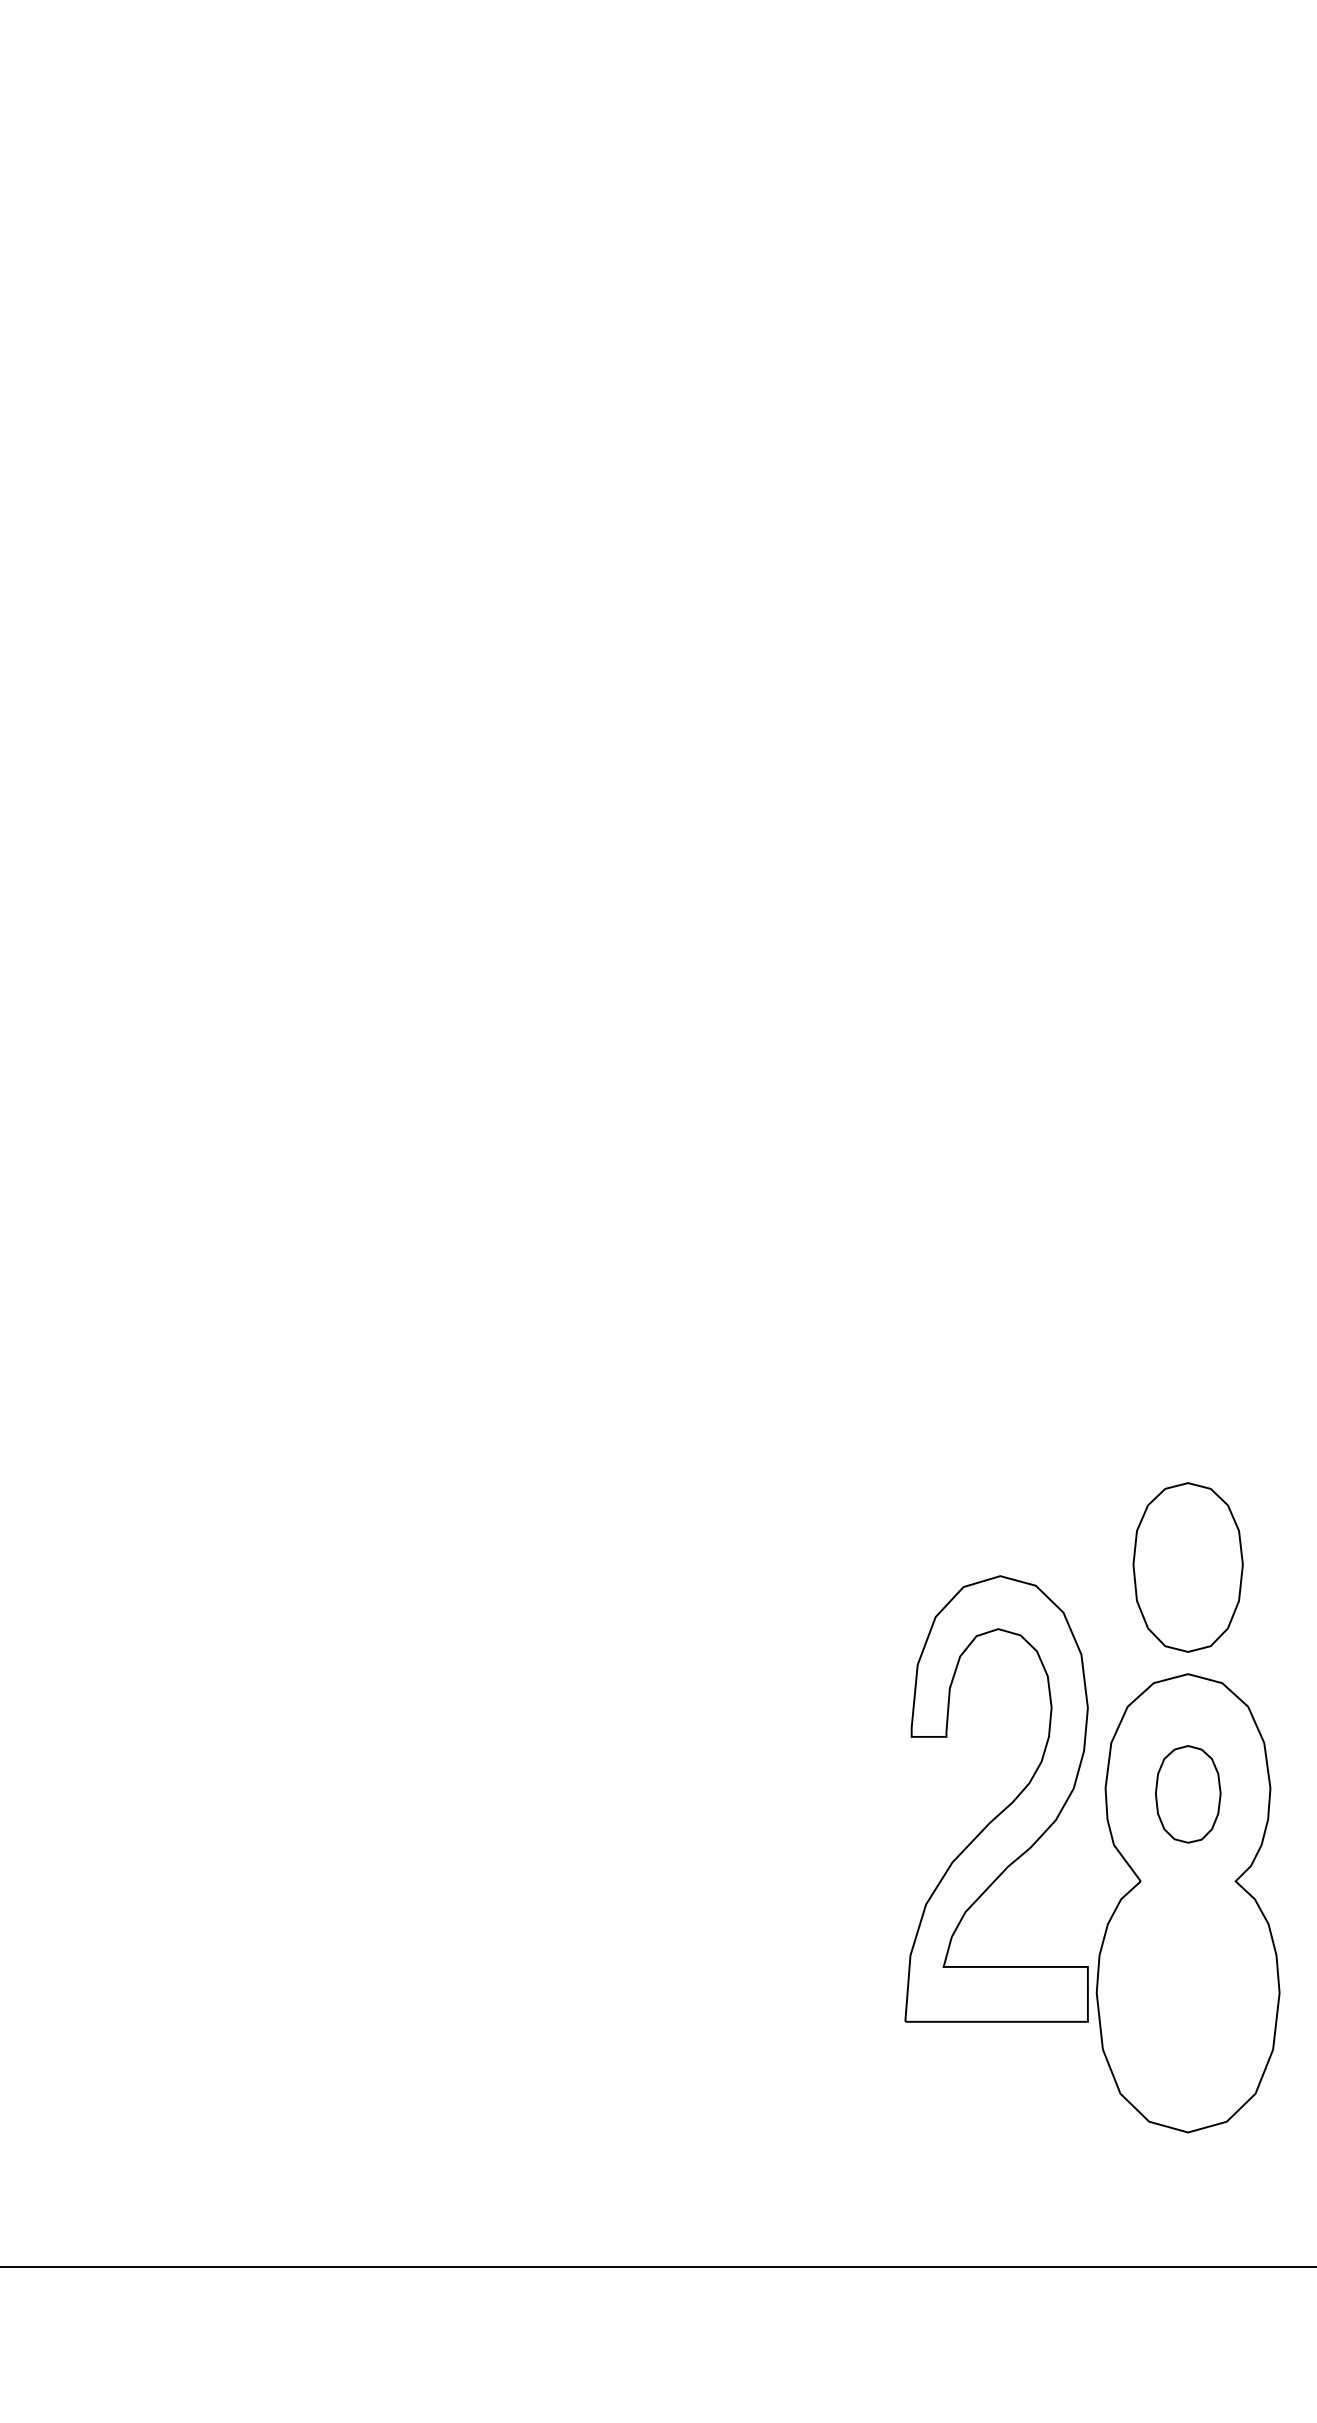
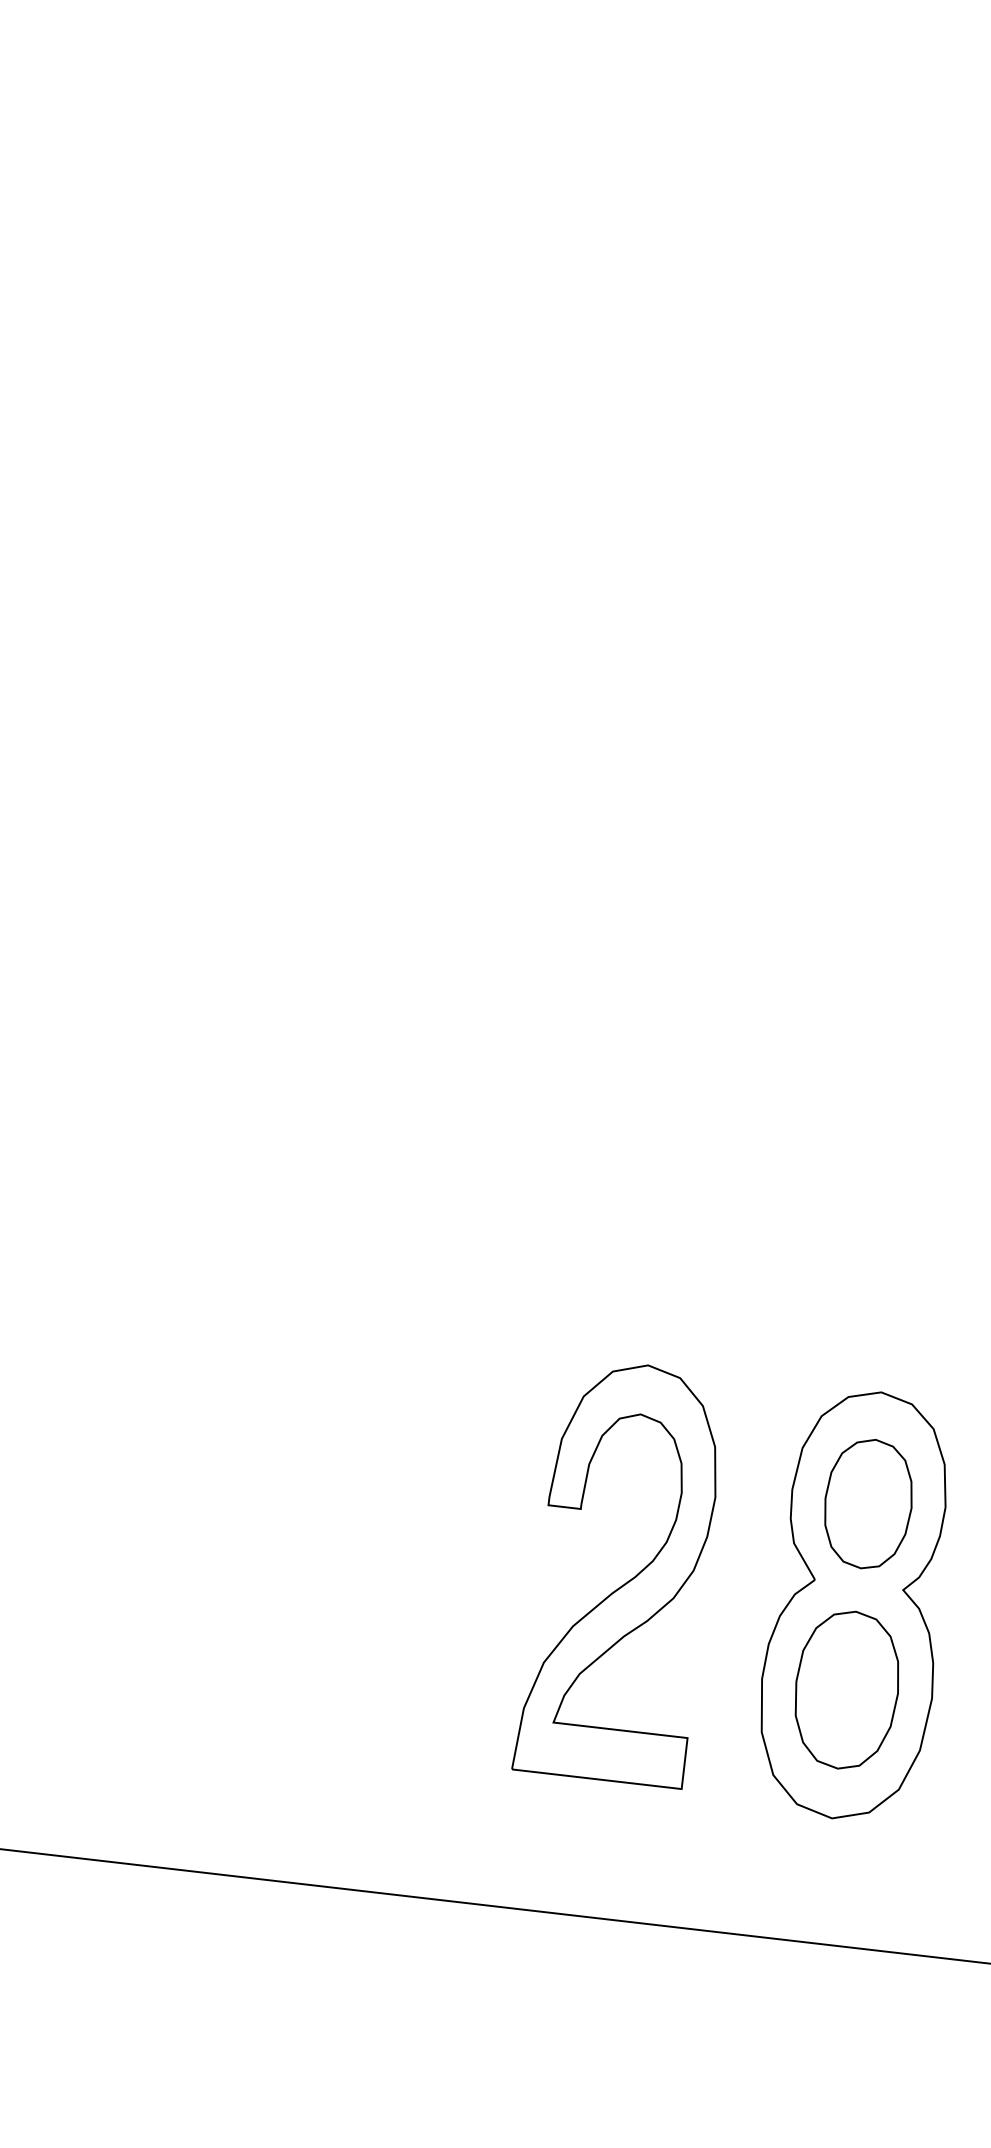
part: (1187, 1567) -> (846, 1690), moved
part: (1188, 1794) -> (868, 1504), size x1.43
part: (1005, 1807) -> (628, 1580), moved

